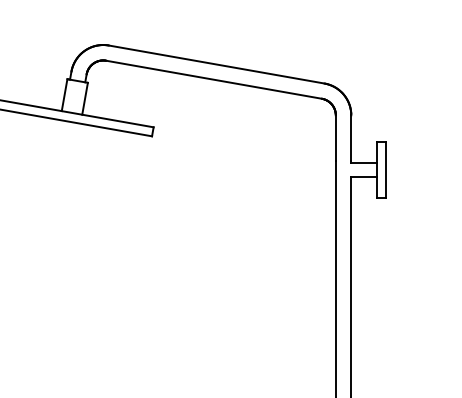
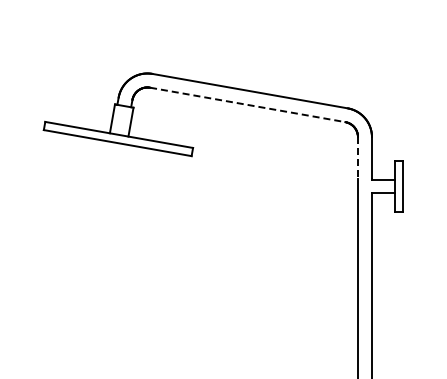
line: (214, 80) -> (248, 105), solid -> dashed
line: (335, 137) -> (357, 157), solid -> dashed

